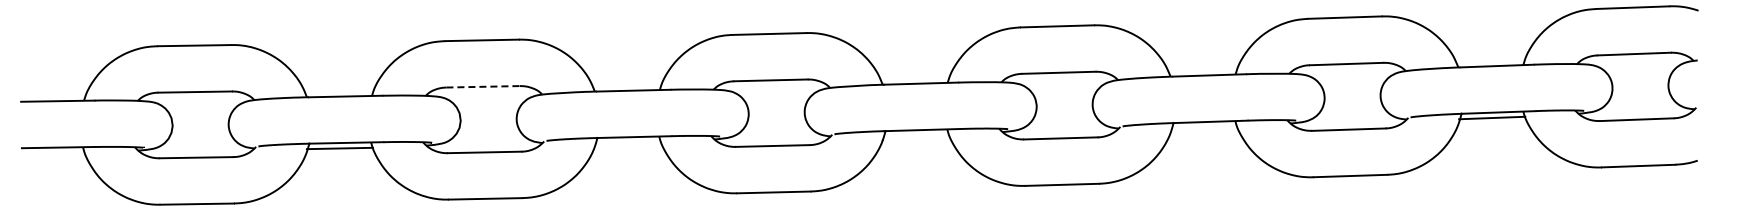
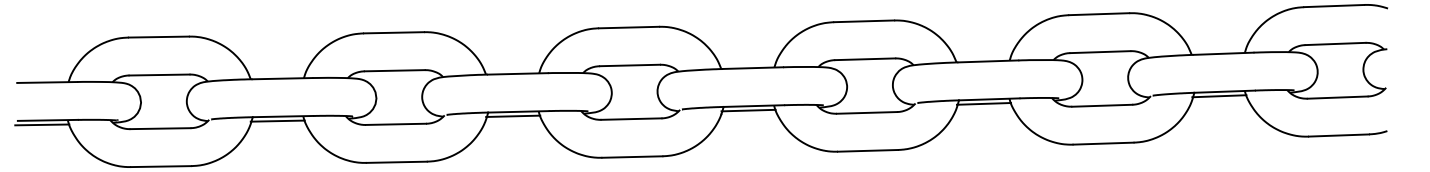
line: (483, 86) -> (395, 70), dashed -> solid
line: (1204, 127) -> (984, 103), added
line: (916, 135) -> (748, 110), added
line: (628, 142) -> (513, 116), added
line: (51, 152) -> (42, 124), added

